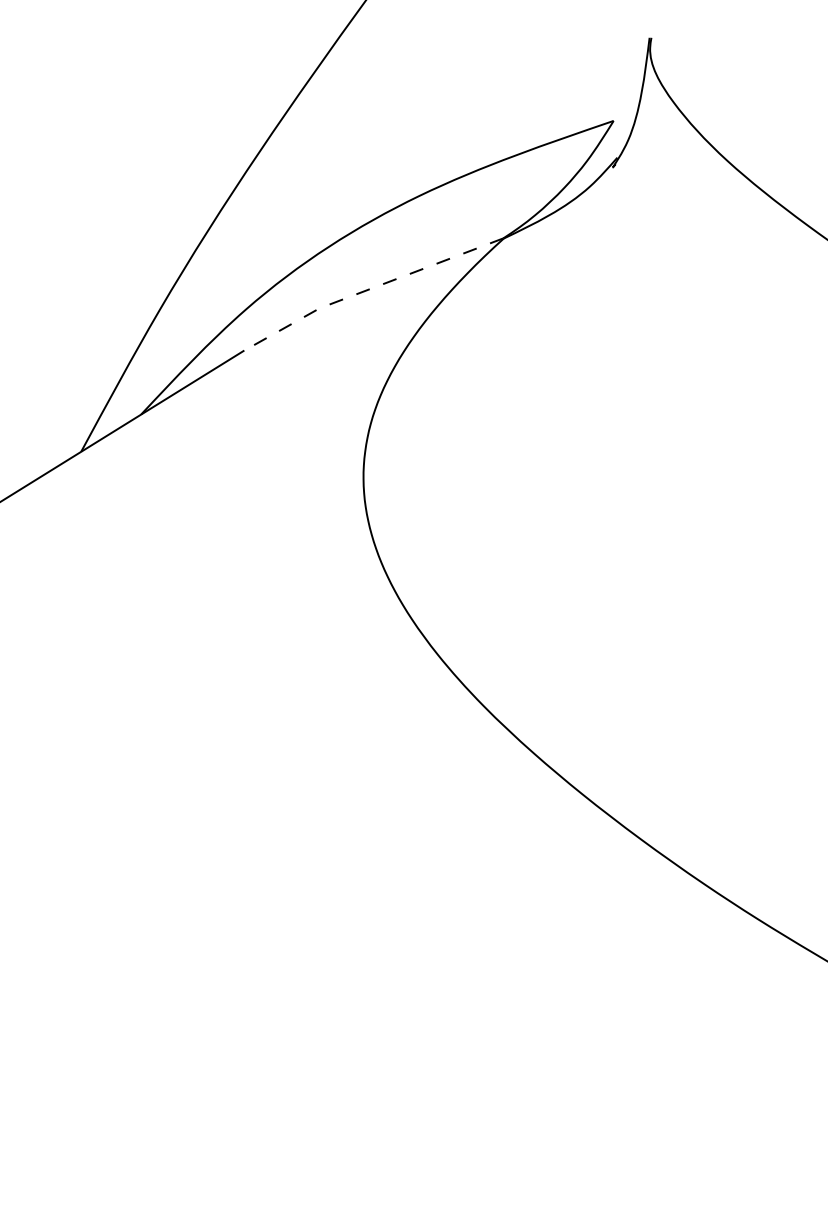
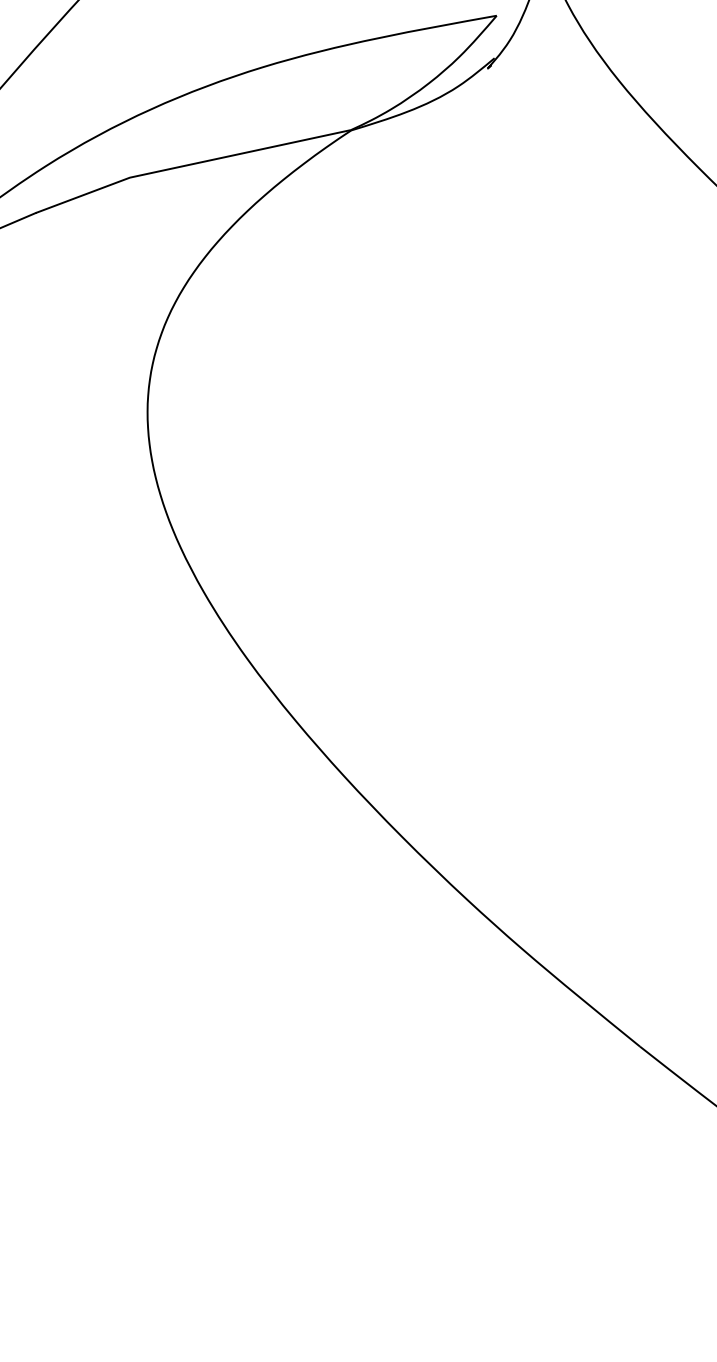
line: (370, 289) -> (190, 165), dashed -> solid

